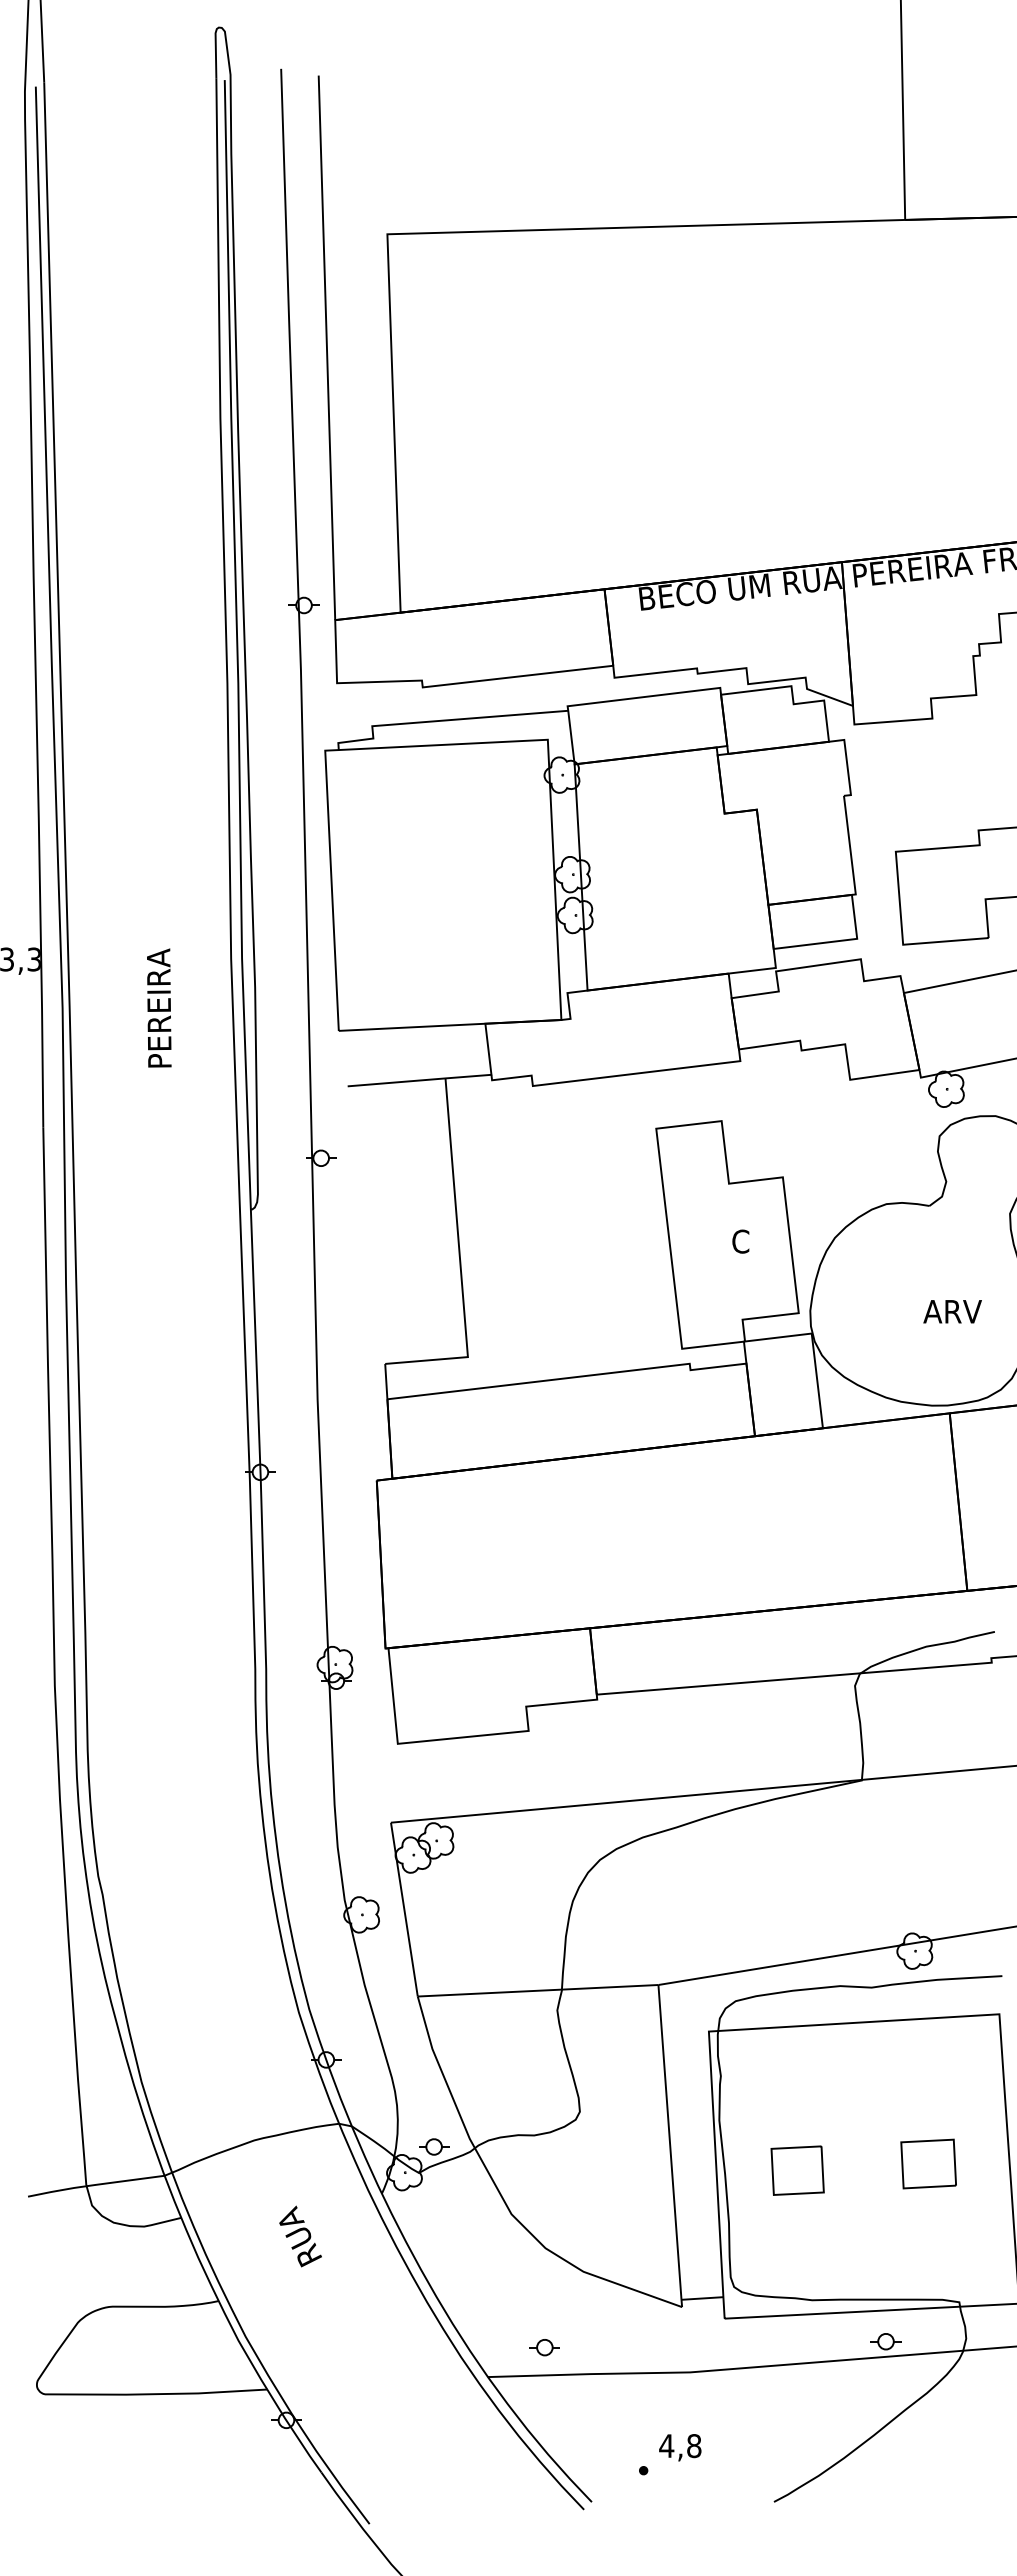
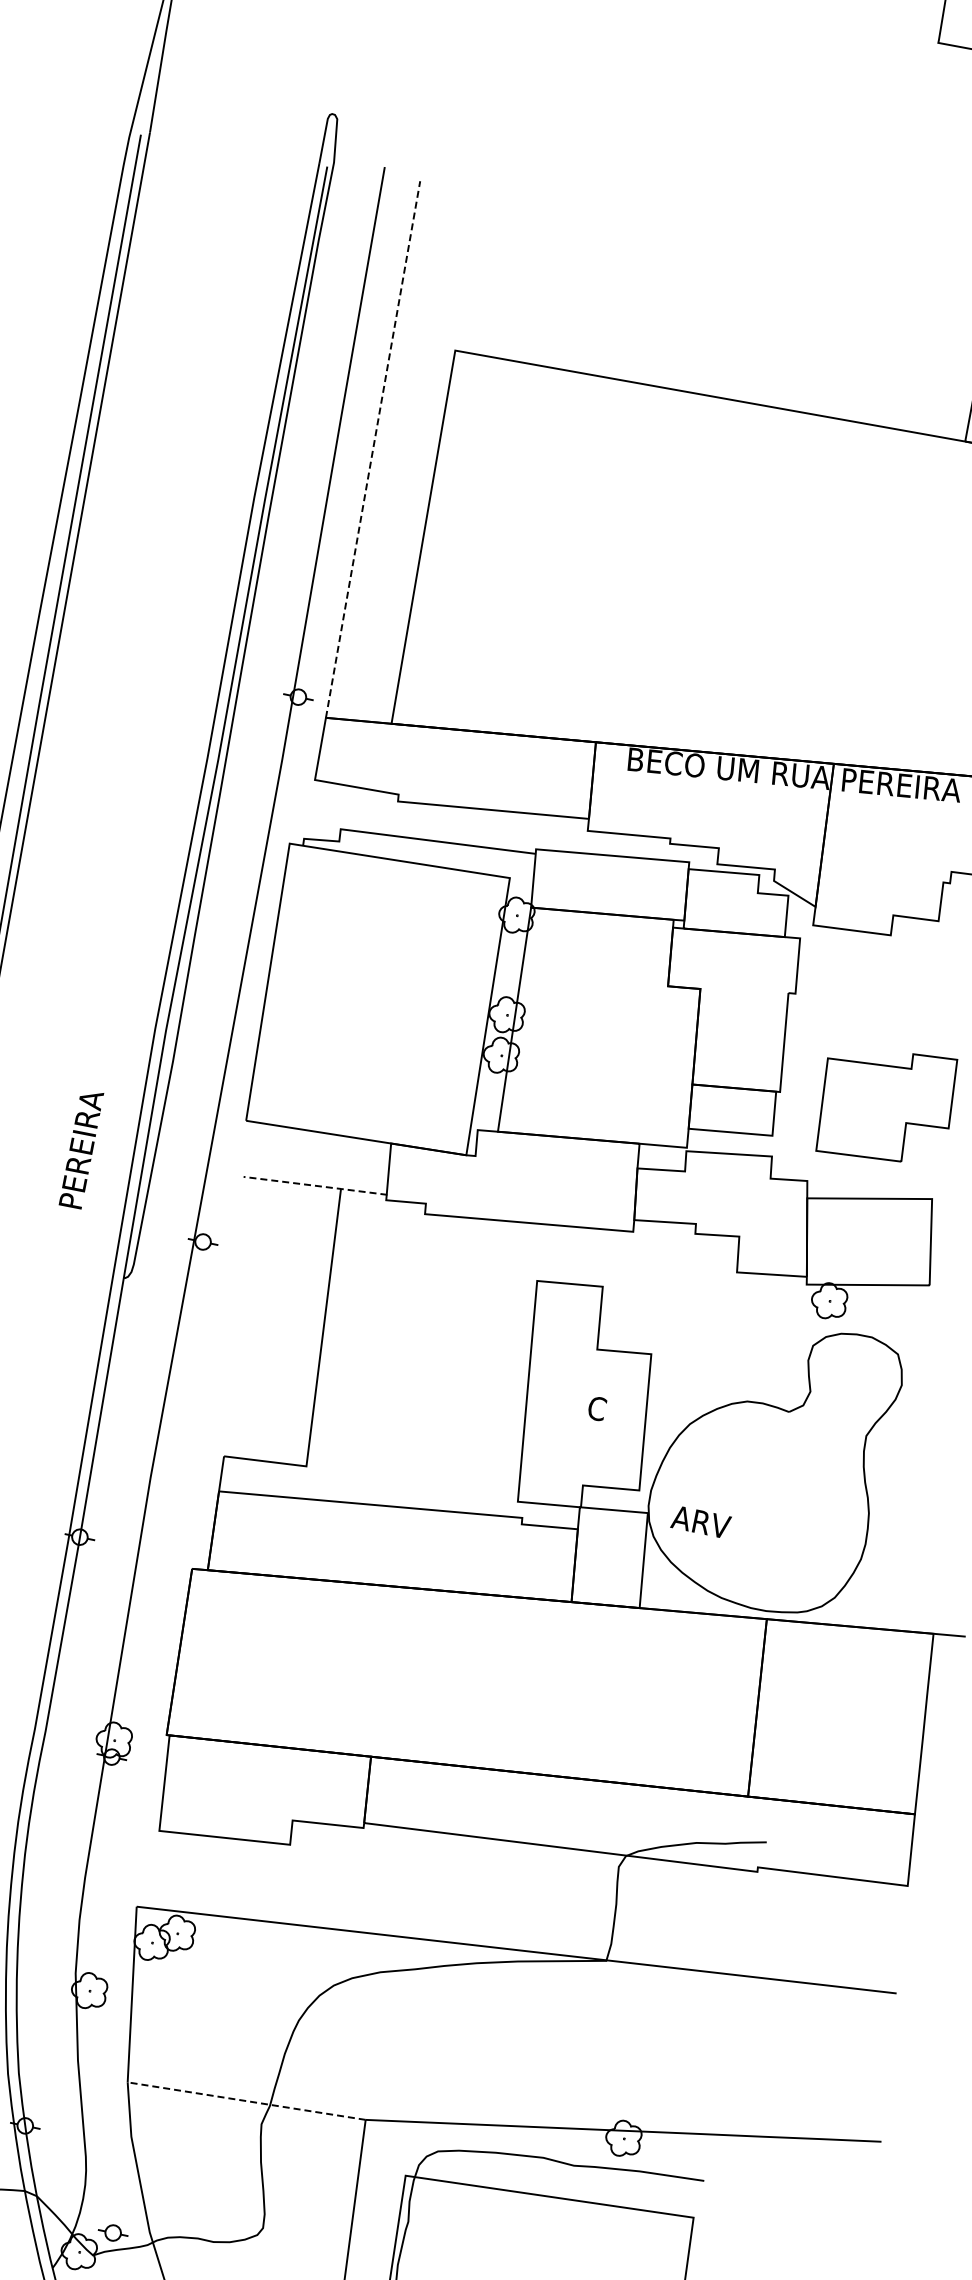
line: (326, 347) -> (372, 449), solid -> dashed
text: (159, 1007) -> (81, 1148), moved
line: (420, 1080) -> (316, 1185), solid -> dashed
text: (952, 1311) -> (700, 1521), moved
line: (537, 1990) -> (246, 2100), solid -> dashed

